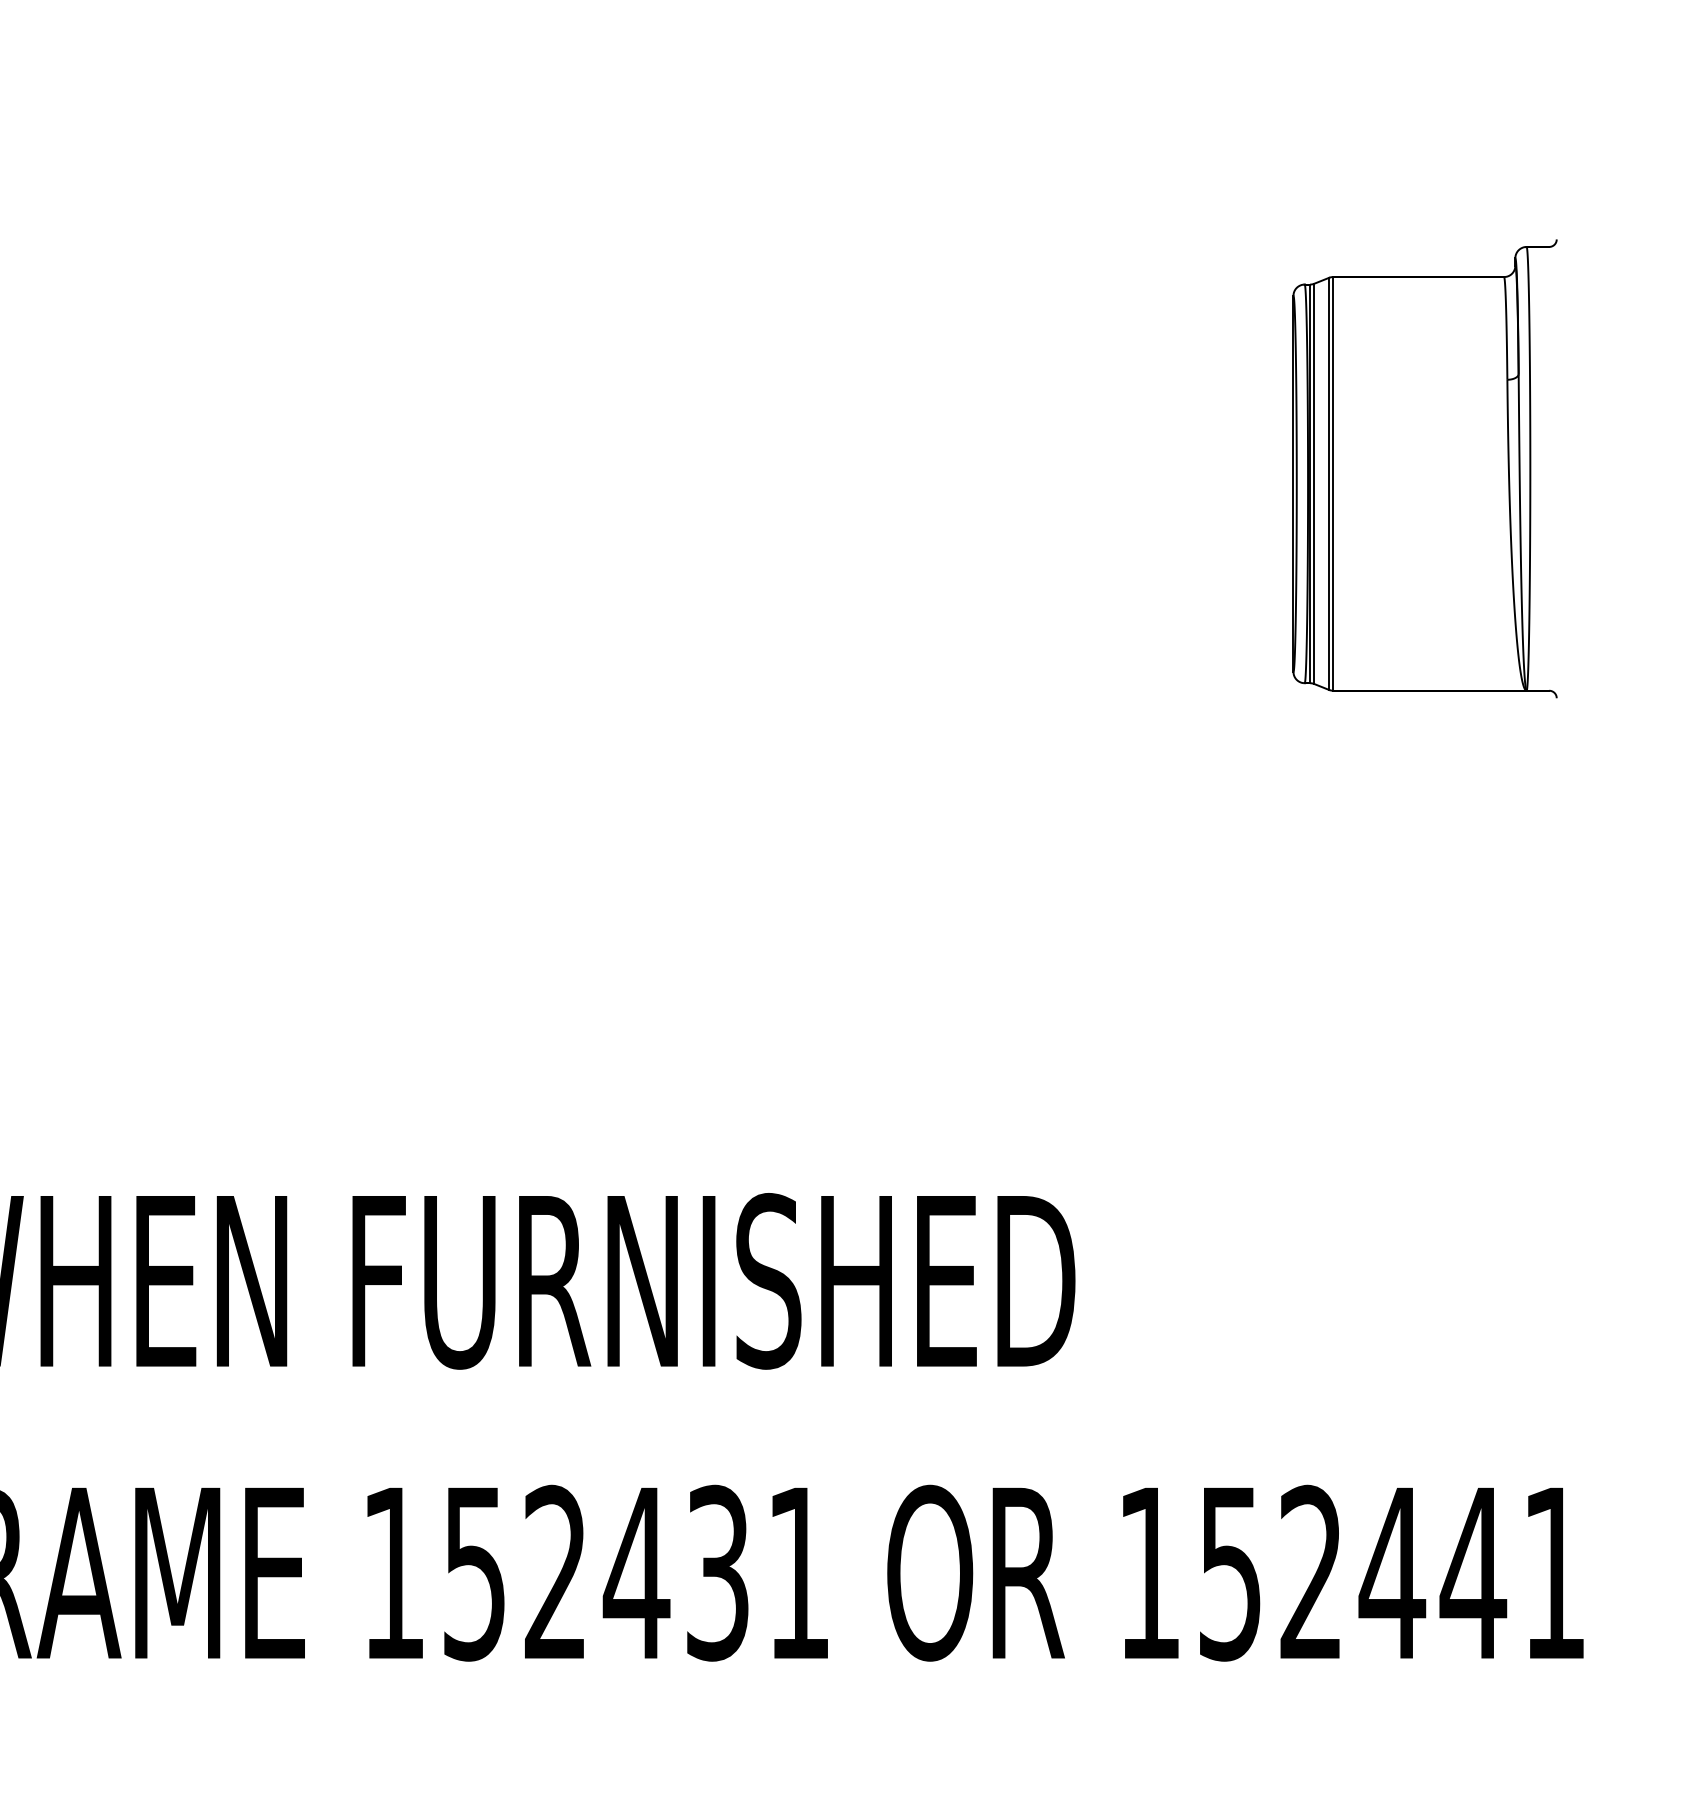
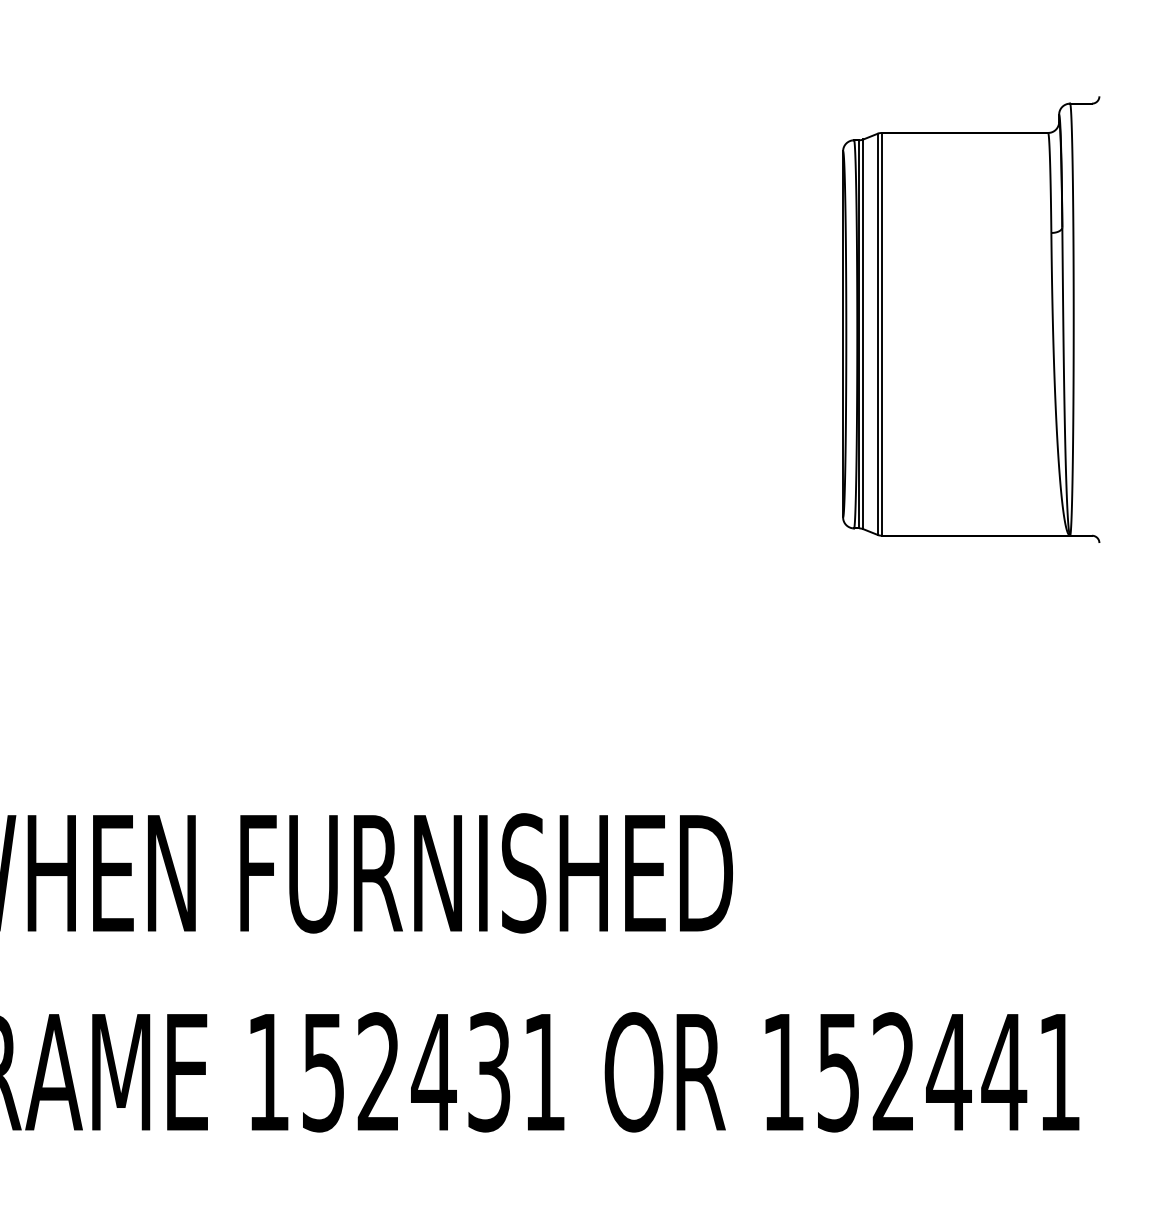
part: (1425, 468) -> (971, 319), size x1.43

